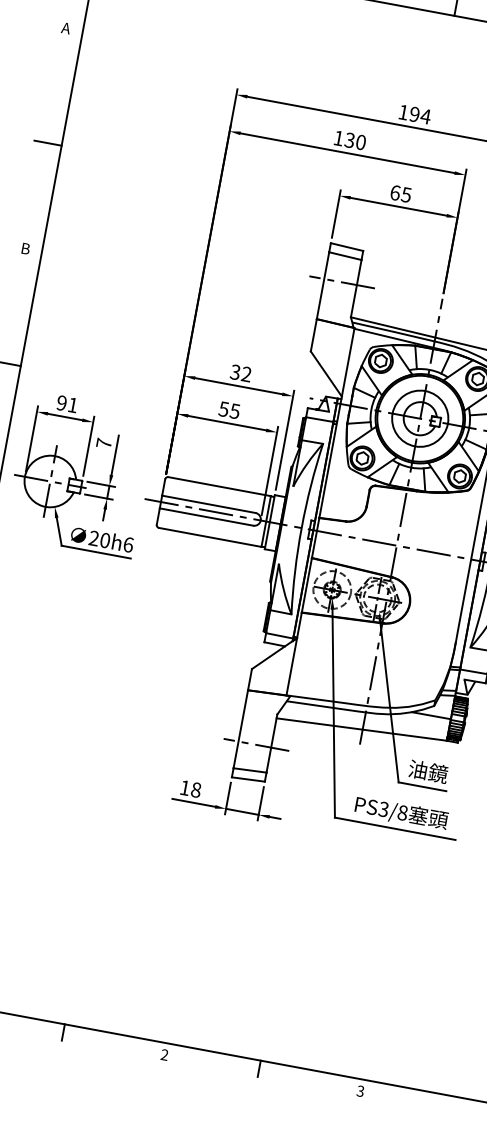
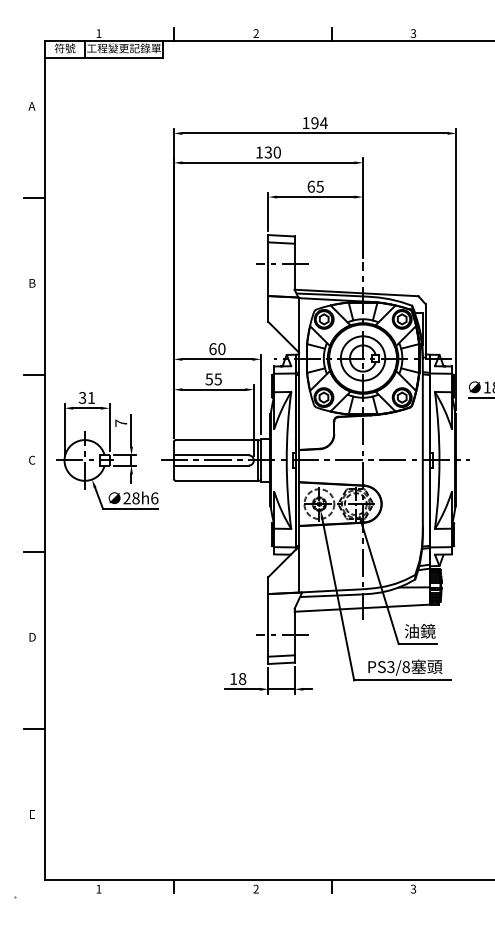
text: (241, 373) -> (217, 349), 32 -> 60
text: (61, 402) -> (82, 397), 91 -> 31
text: (104, 540) -> (135, 498), 20h6 -> 28h6

